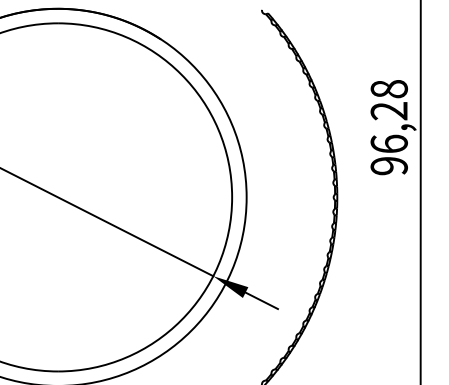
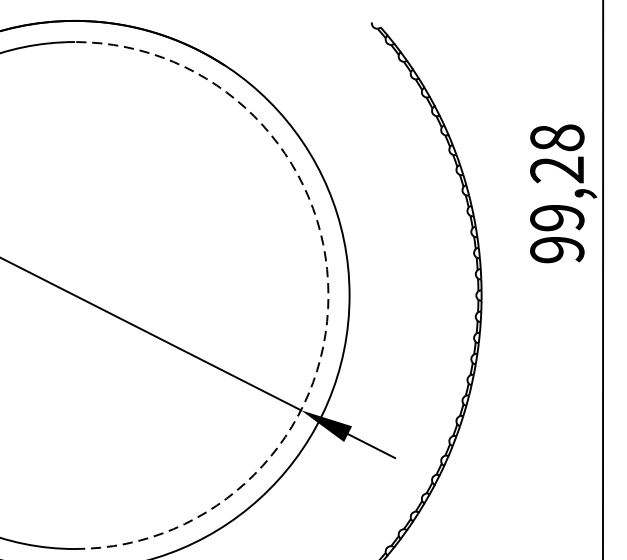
text: (388, 143) -> (556, 217), 96,28 -> 99,28
arc: (232, 197) -> (328, 295), solid -> dashed

